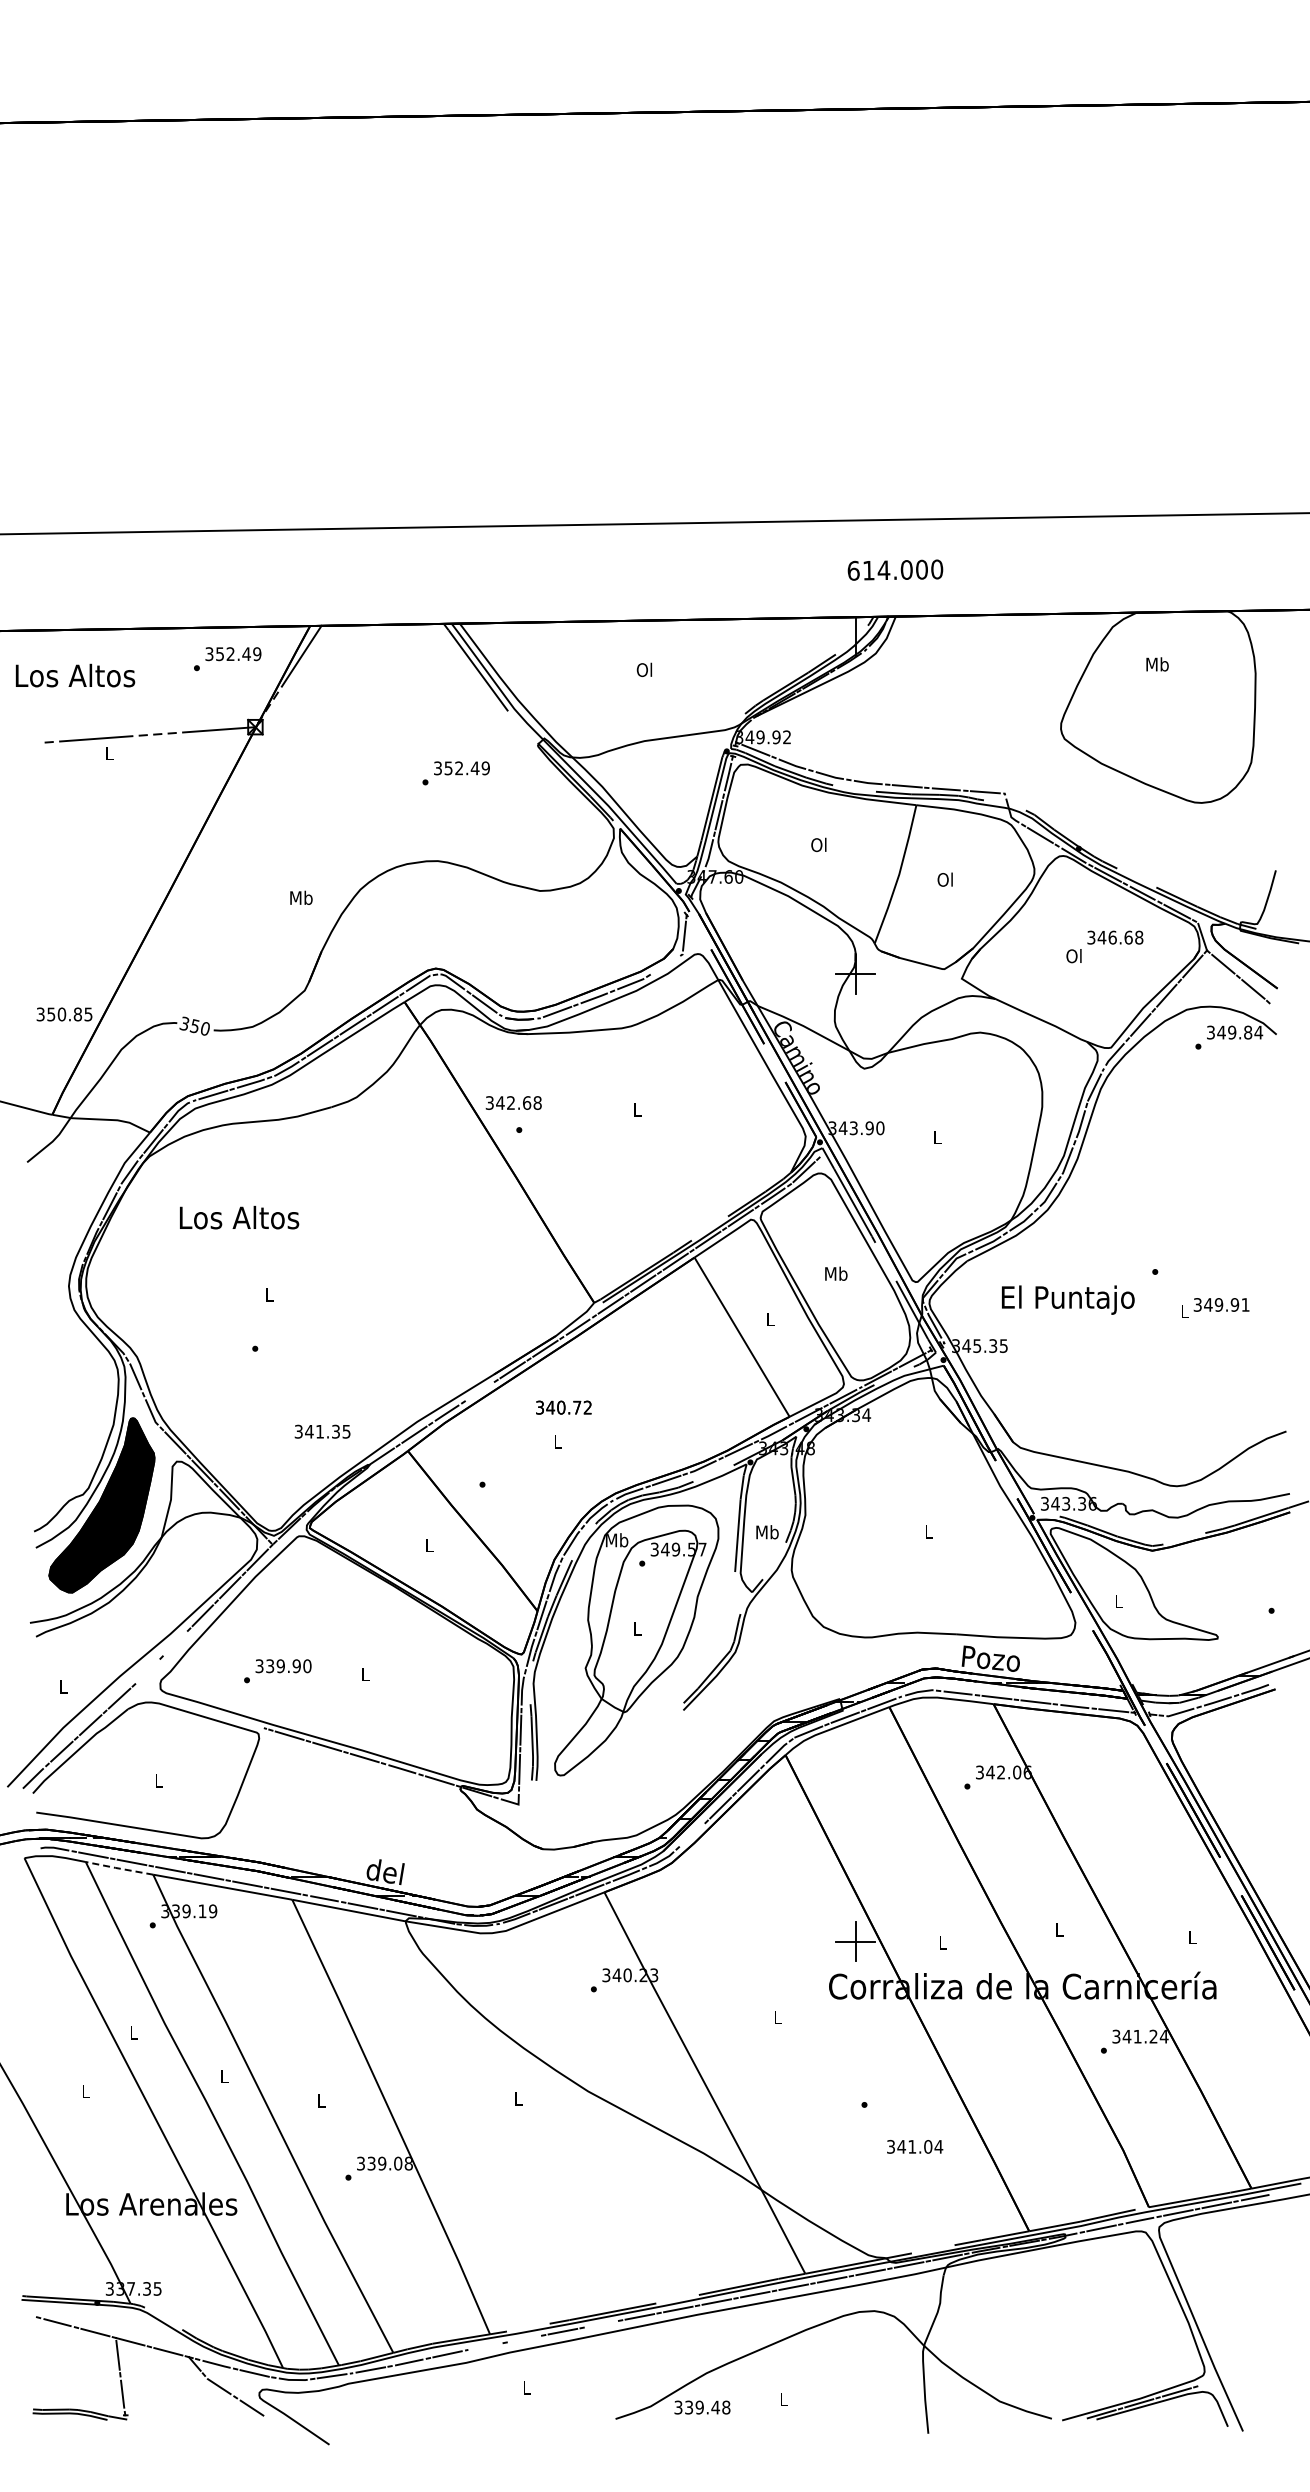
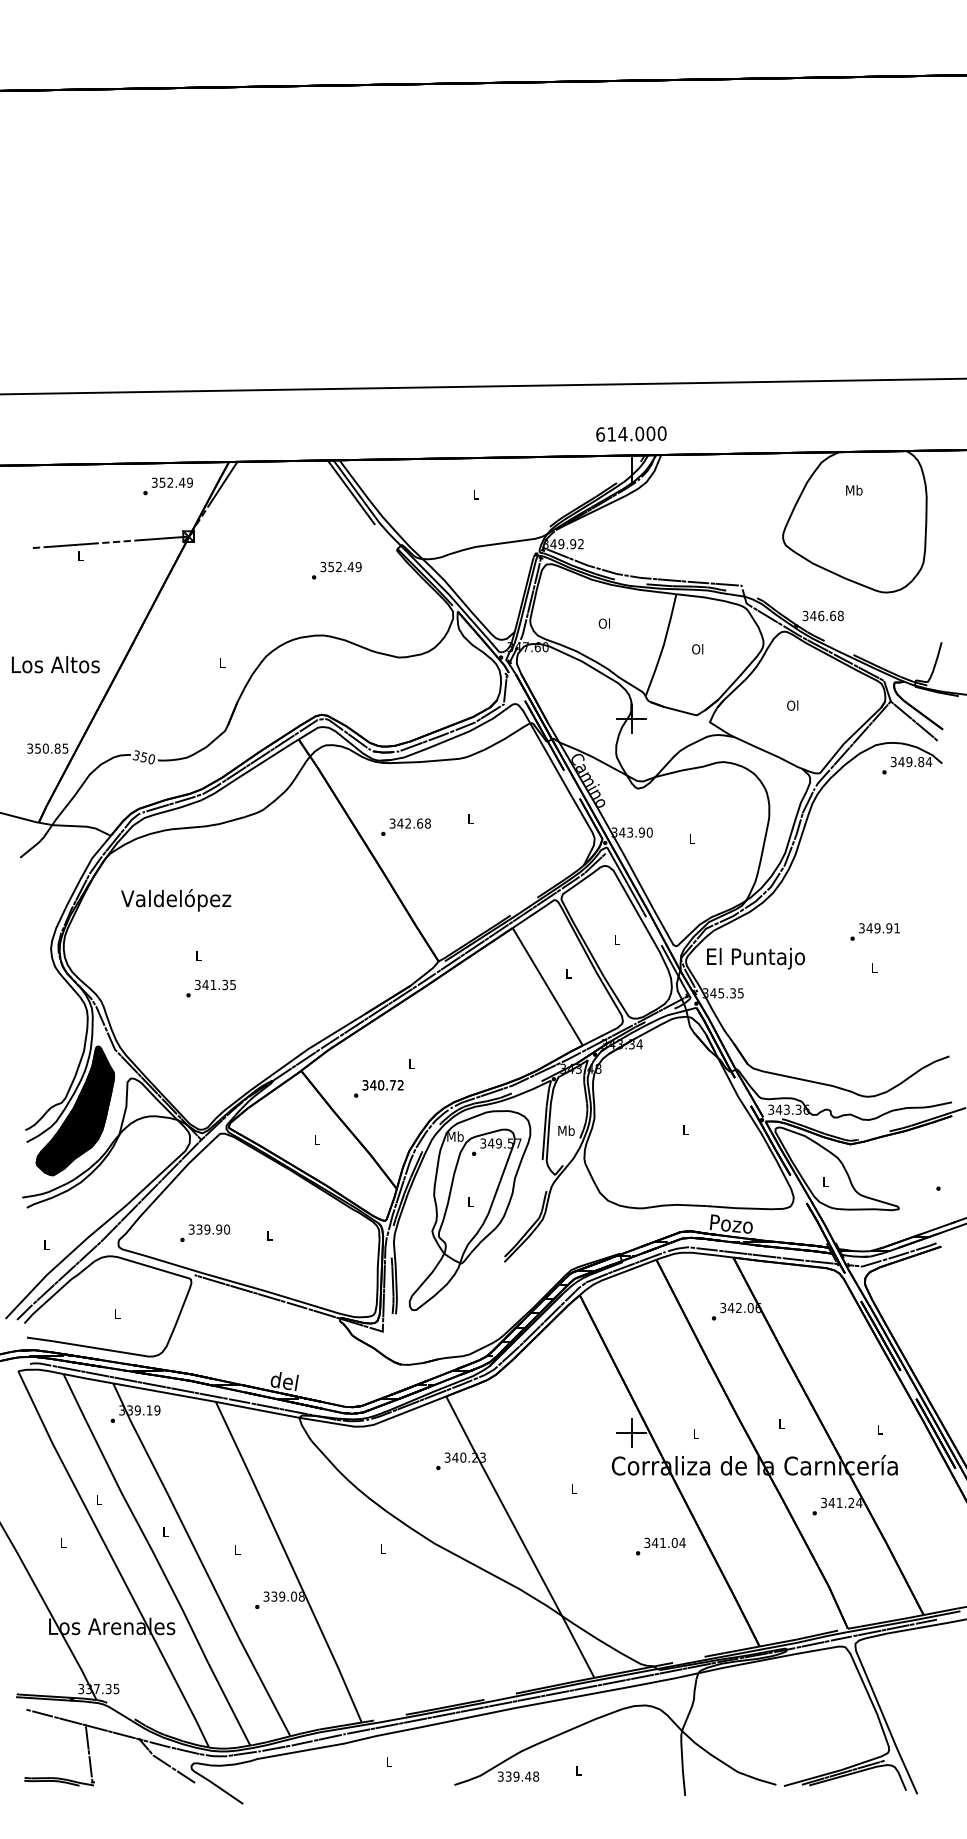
text: (895, 569) -> (631, 433), moved
text: (644, 669) -> (475, 494), Ol -> L
text: (75, 675) -> (55, 664), moved
text: (301, 897) -> (222, 662), Mb -> L
text: (1115, 937) -> (823, 615), moved
line: (664, 965) -> (490, 712), added
text: (513, 1102) -> (410, 823), moved
text: (238, 1219) -> (176, 899), Los Altos -> Valdelópez
text: (836, 1273) -> (617, 939), Mb -> L
text: (1068, 1299) -> (756, 958), moved
text: (1221, 1304) -> (879, 927), moved
line: (479, 1391) -> (353, 1026), added
text: (563, 1407) -> (382, 1085), moved
text: (322, 1431) -> (215, 984), moved
line: (175, 1643) -> (129, 1212), added
line: (147, 1671) -> (109, 1233), added
line: (691, 1834) -> (510, 1353), added
line: (118, 1868) -> (87, 1378), dashed -> solid
text: (915, 2146) -> (665, 1542), moved
line: (601, 2324) -> (444, 1715), added
line: (524, 2338) -> (387, 1725), added
line: (485, 2346) -> (358, 1731), added

